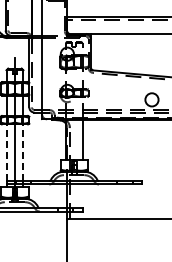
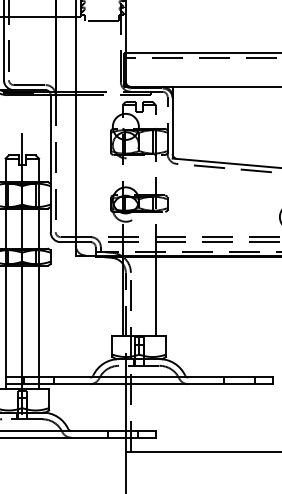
line: (6, 152) -> (5, 321), dashed -> solid
line: (23, 152) -> (39, 321), dashed -> solid

